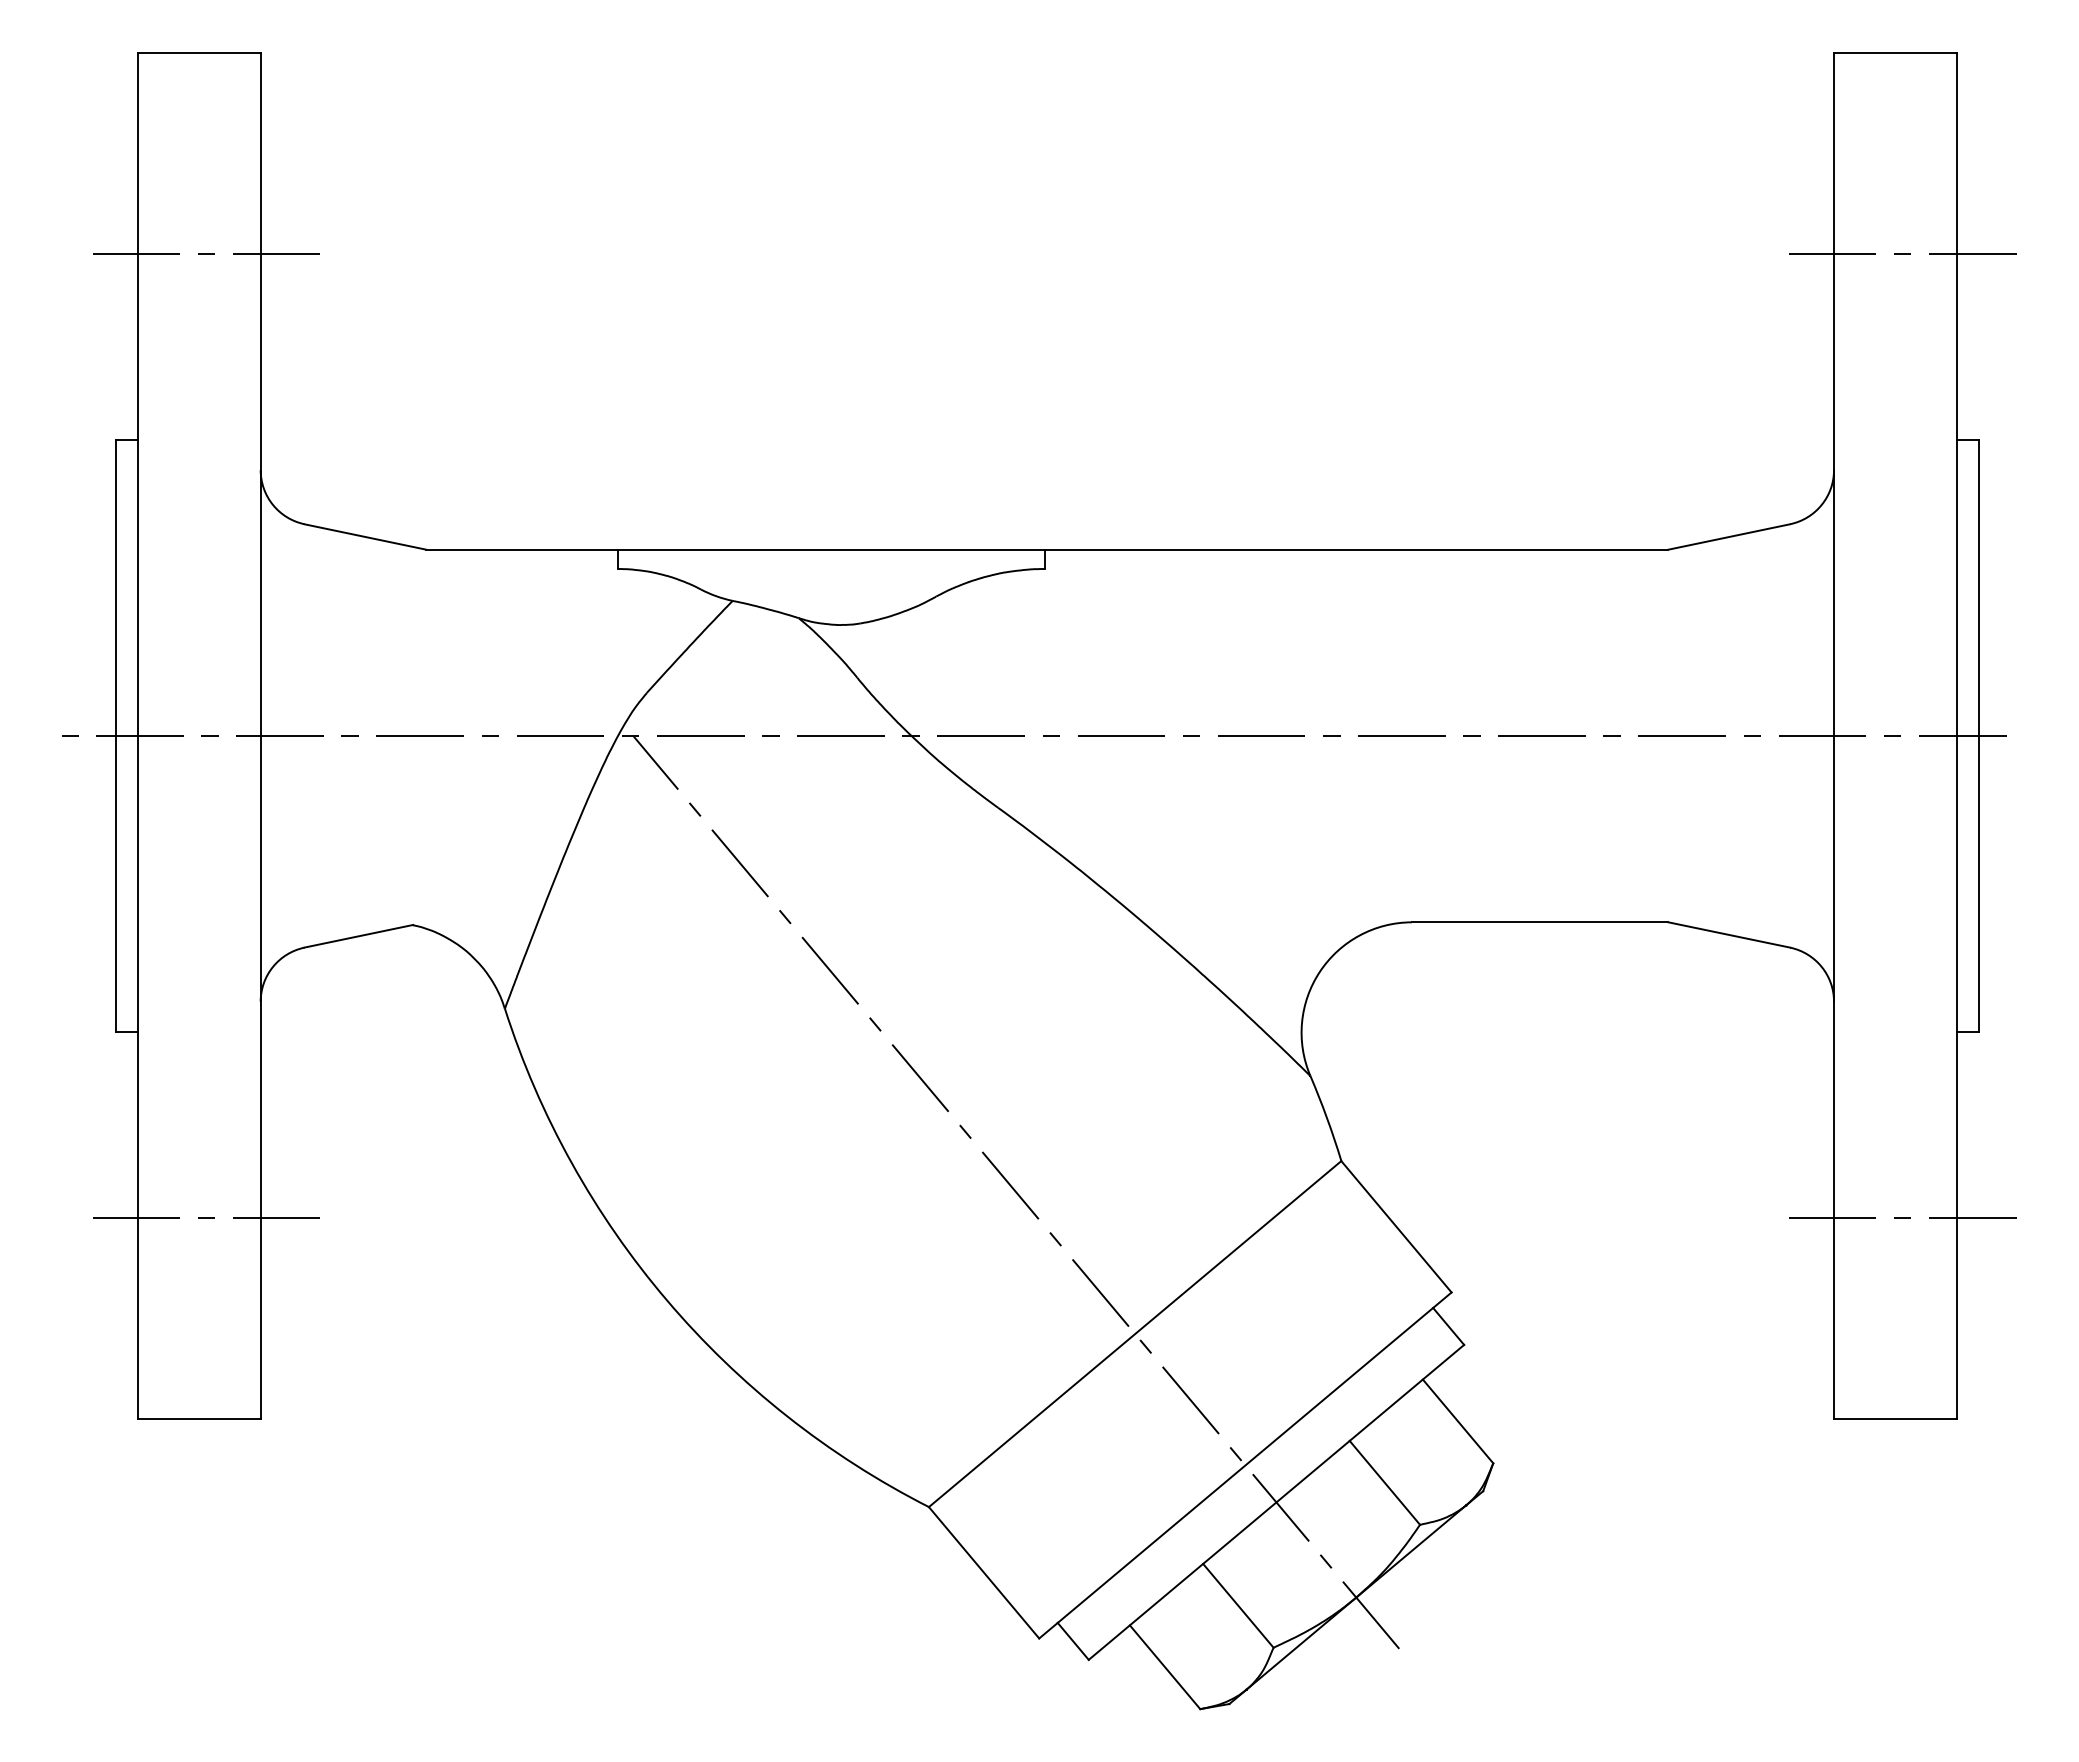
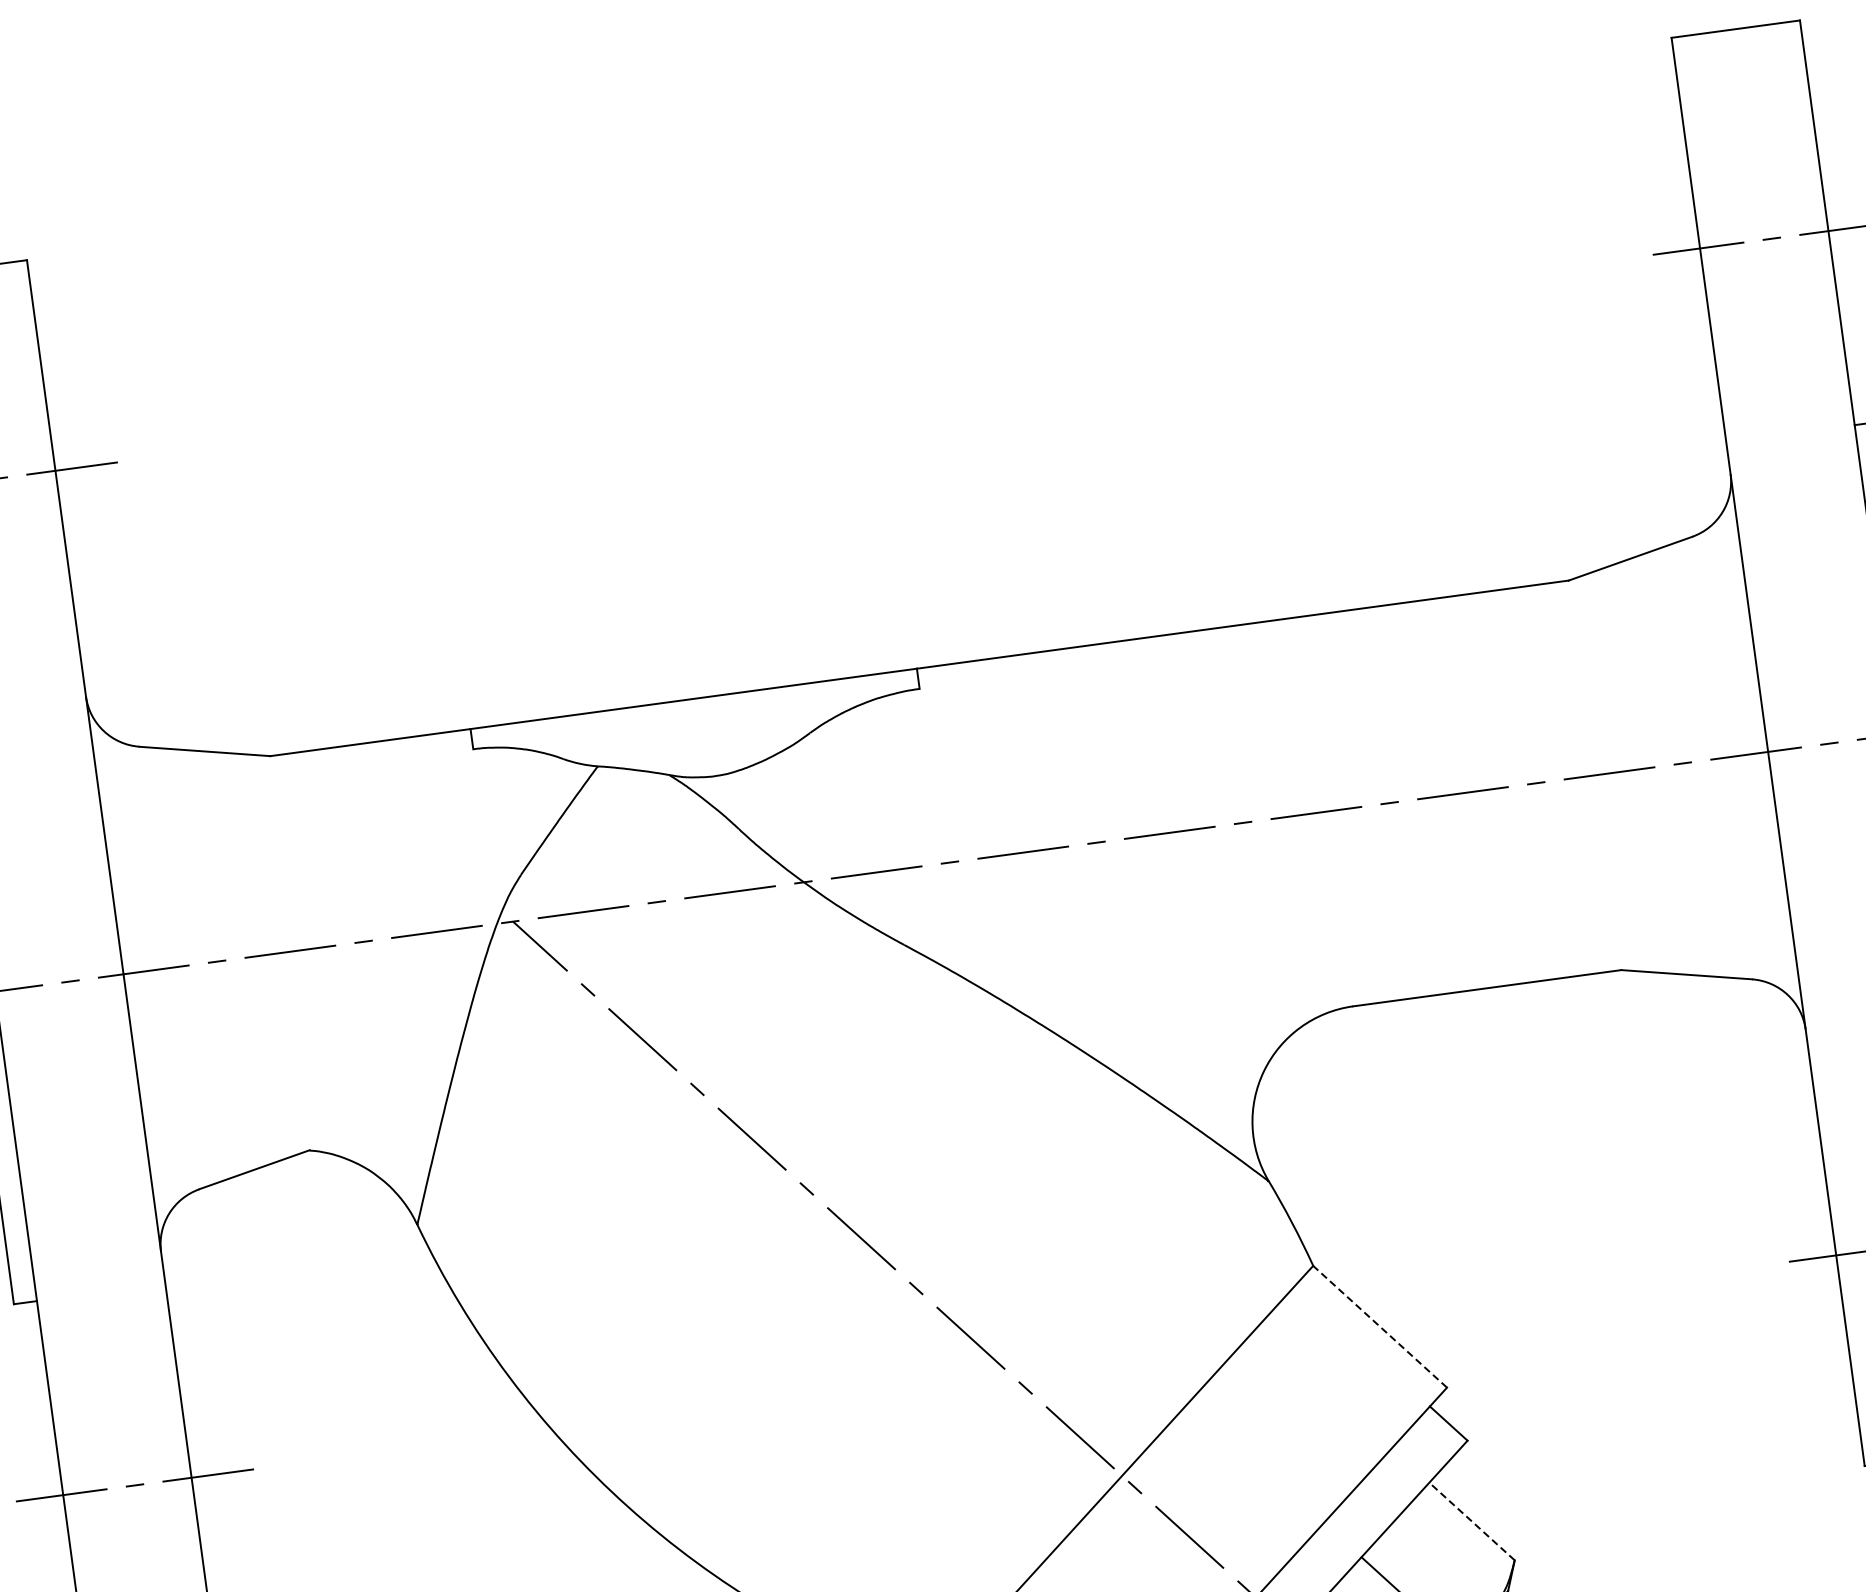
line: (1396, 1226) -> (1380, 1326), solid -> dashed
line: (1458, 1421) -> (1472, 1521), solid -> dashed

